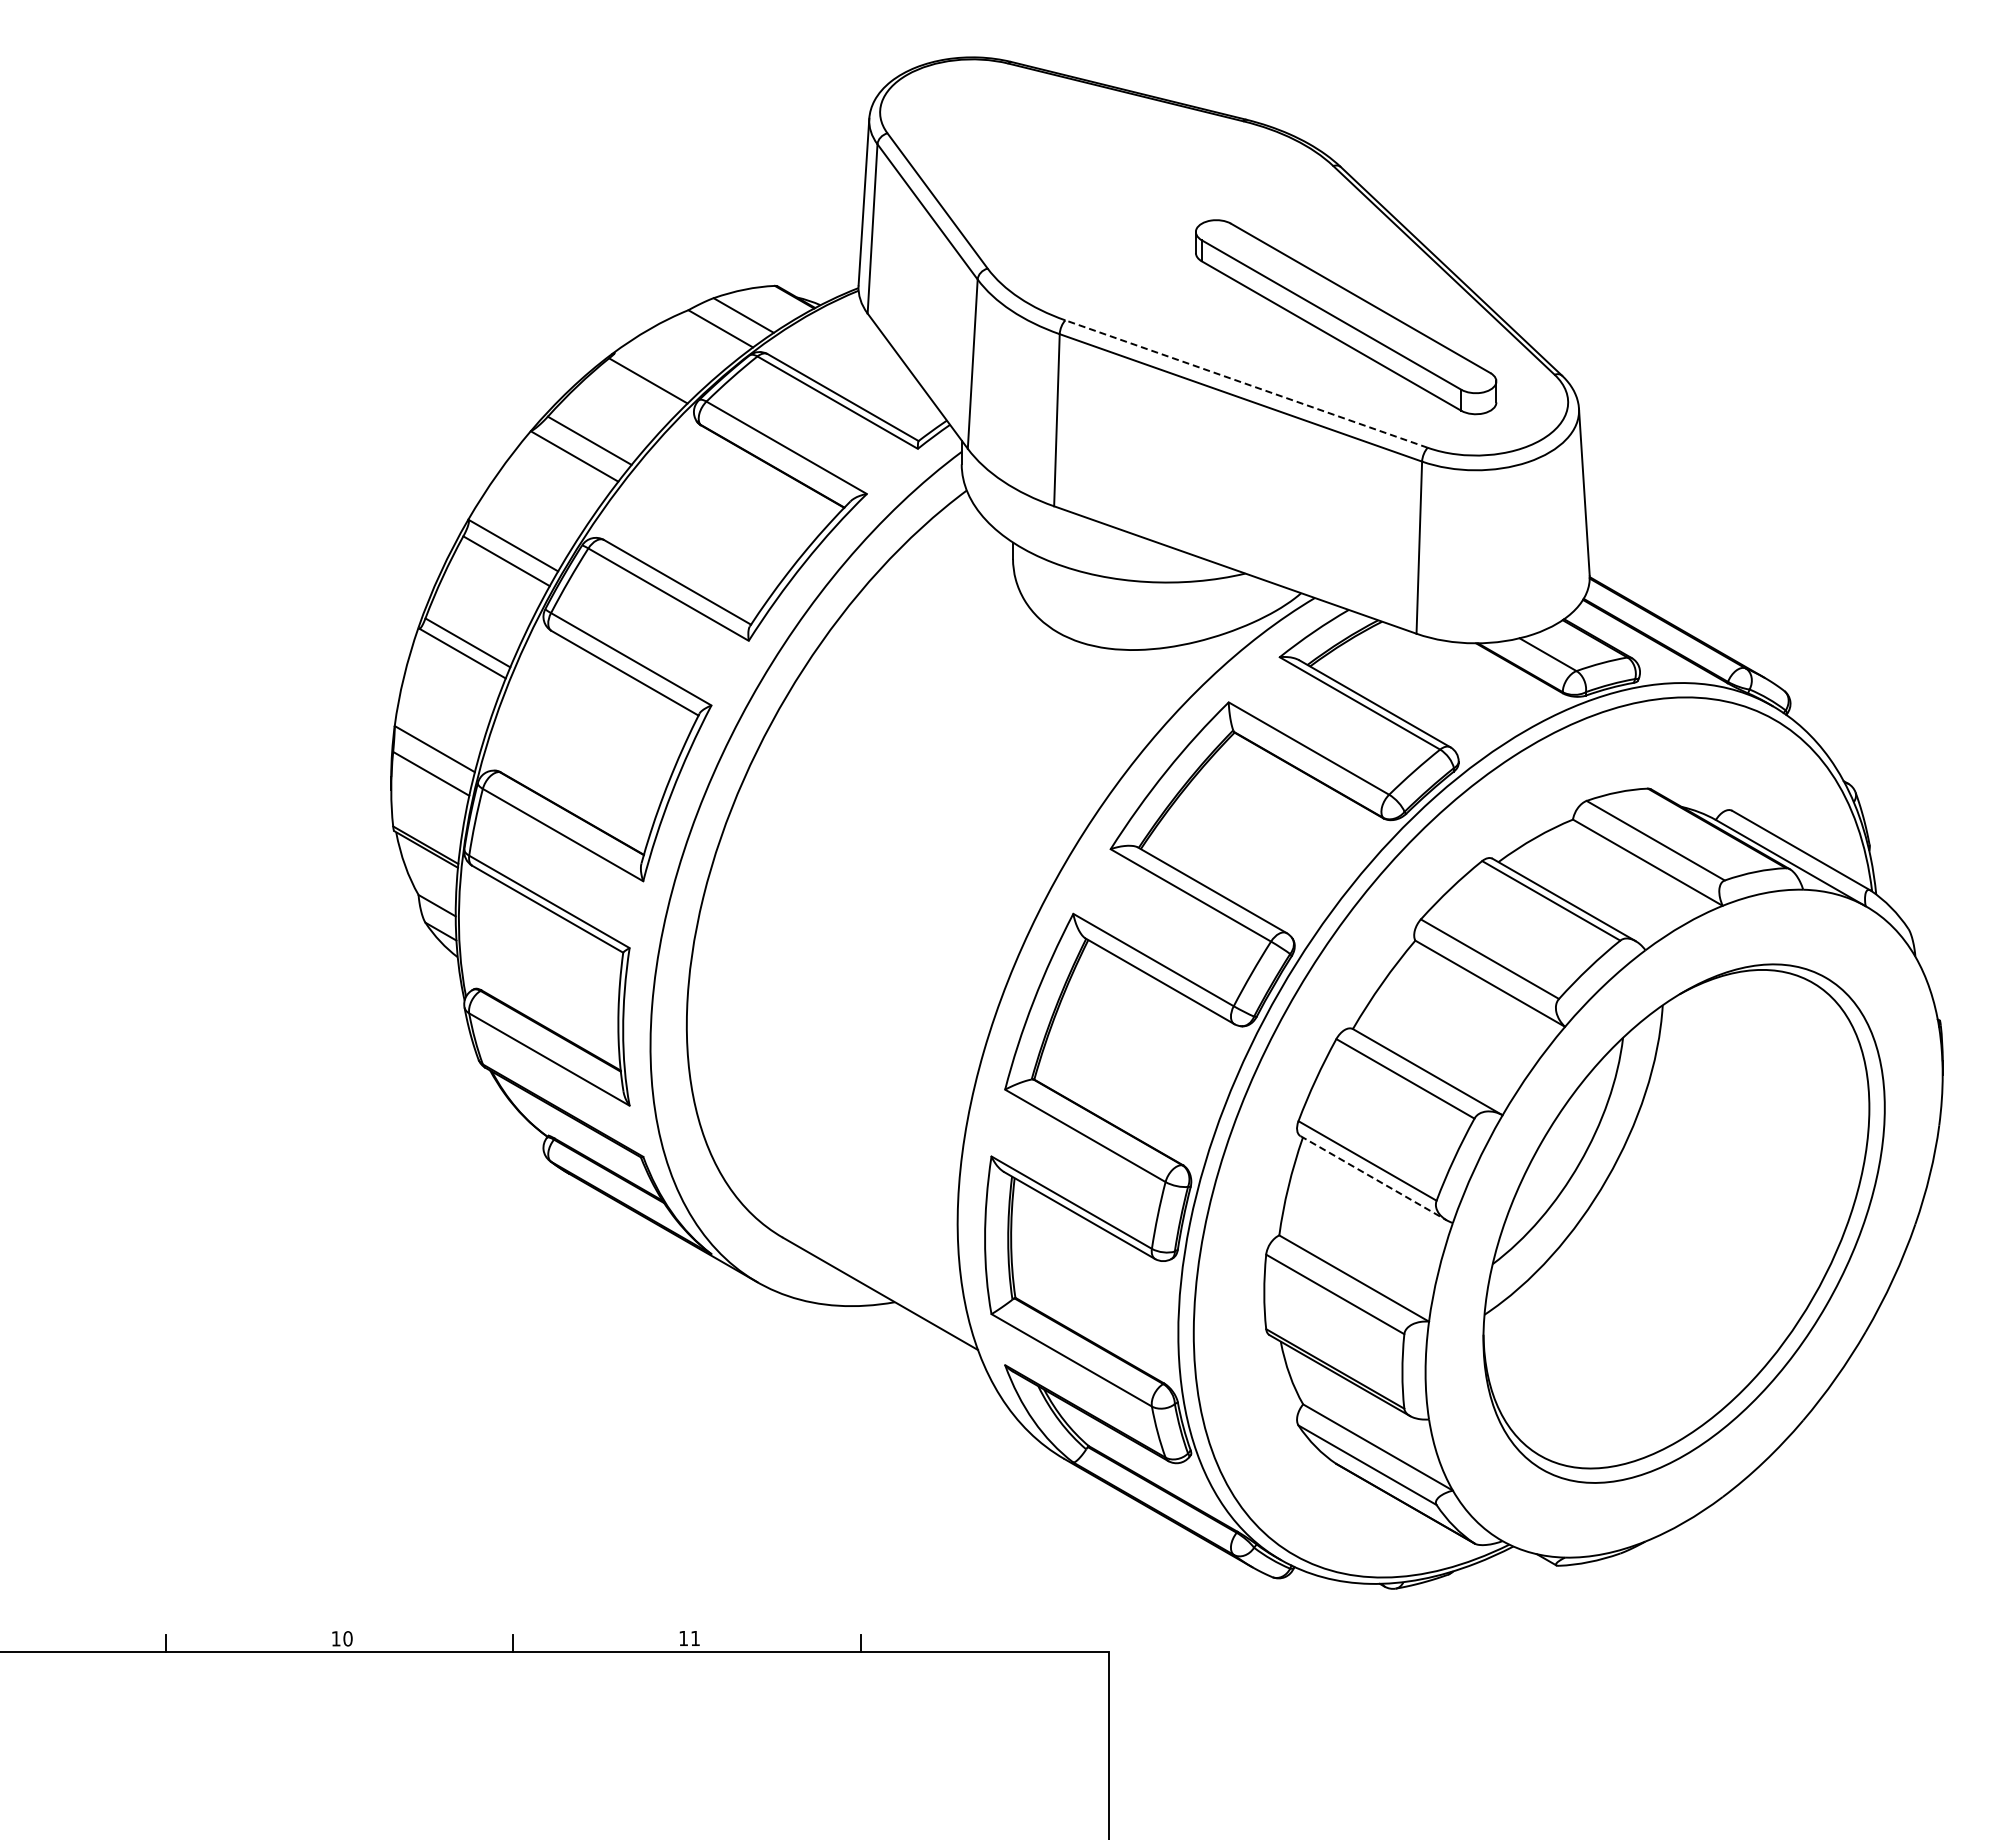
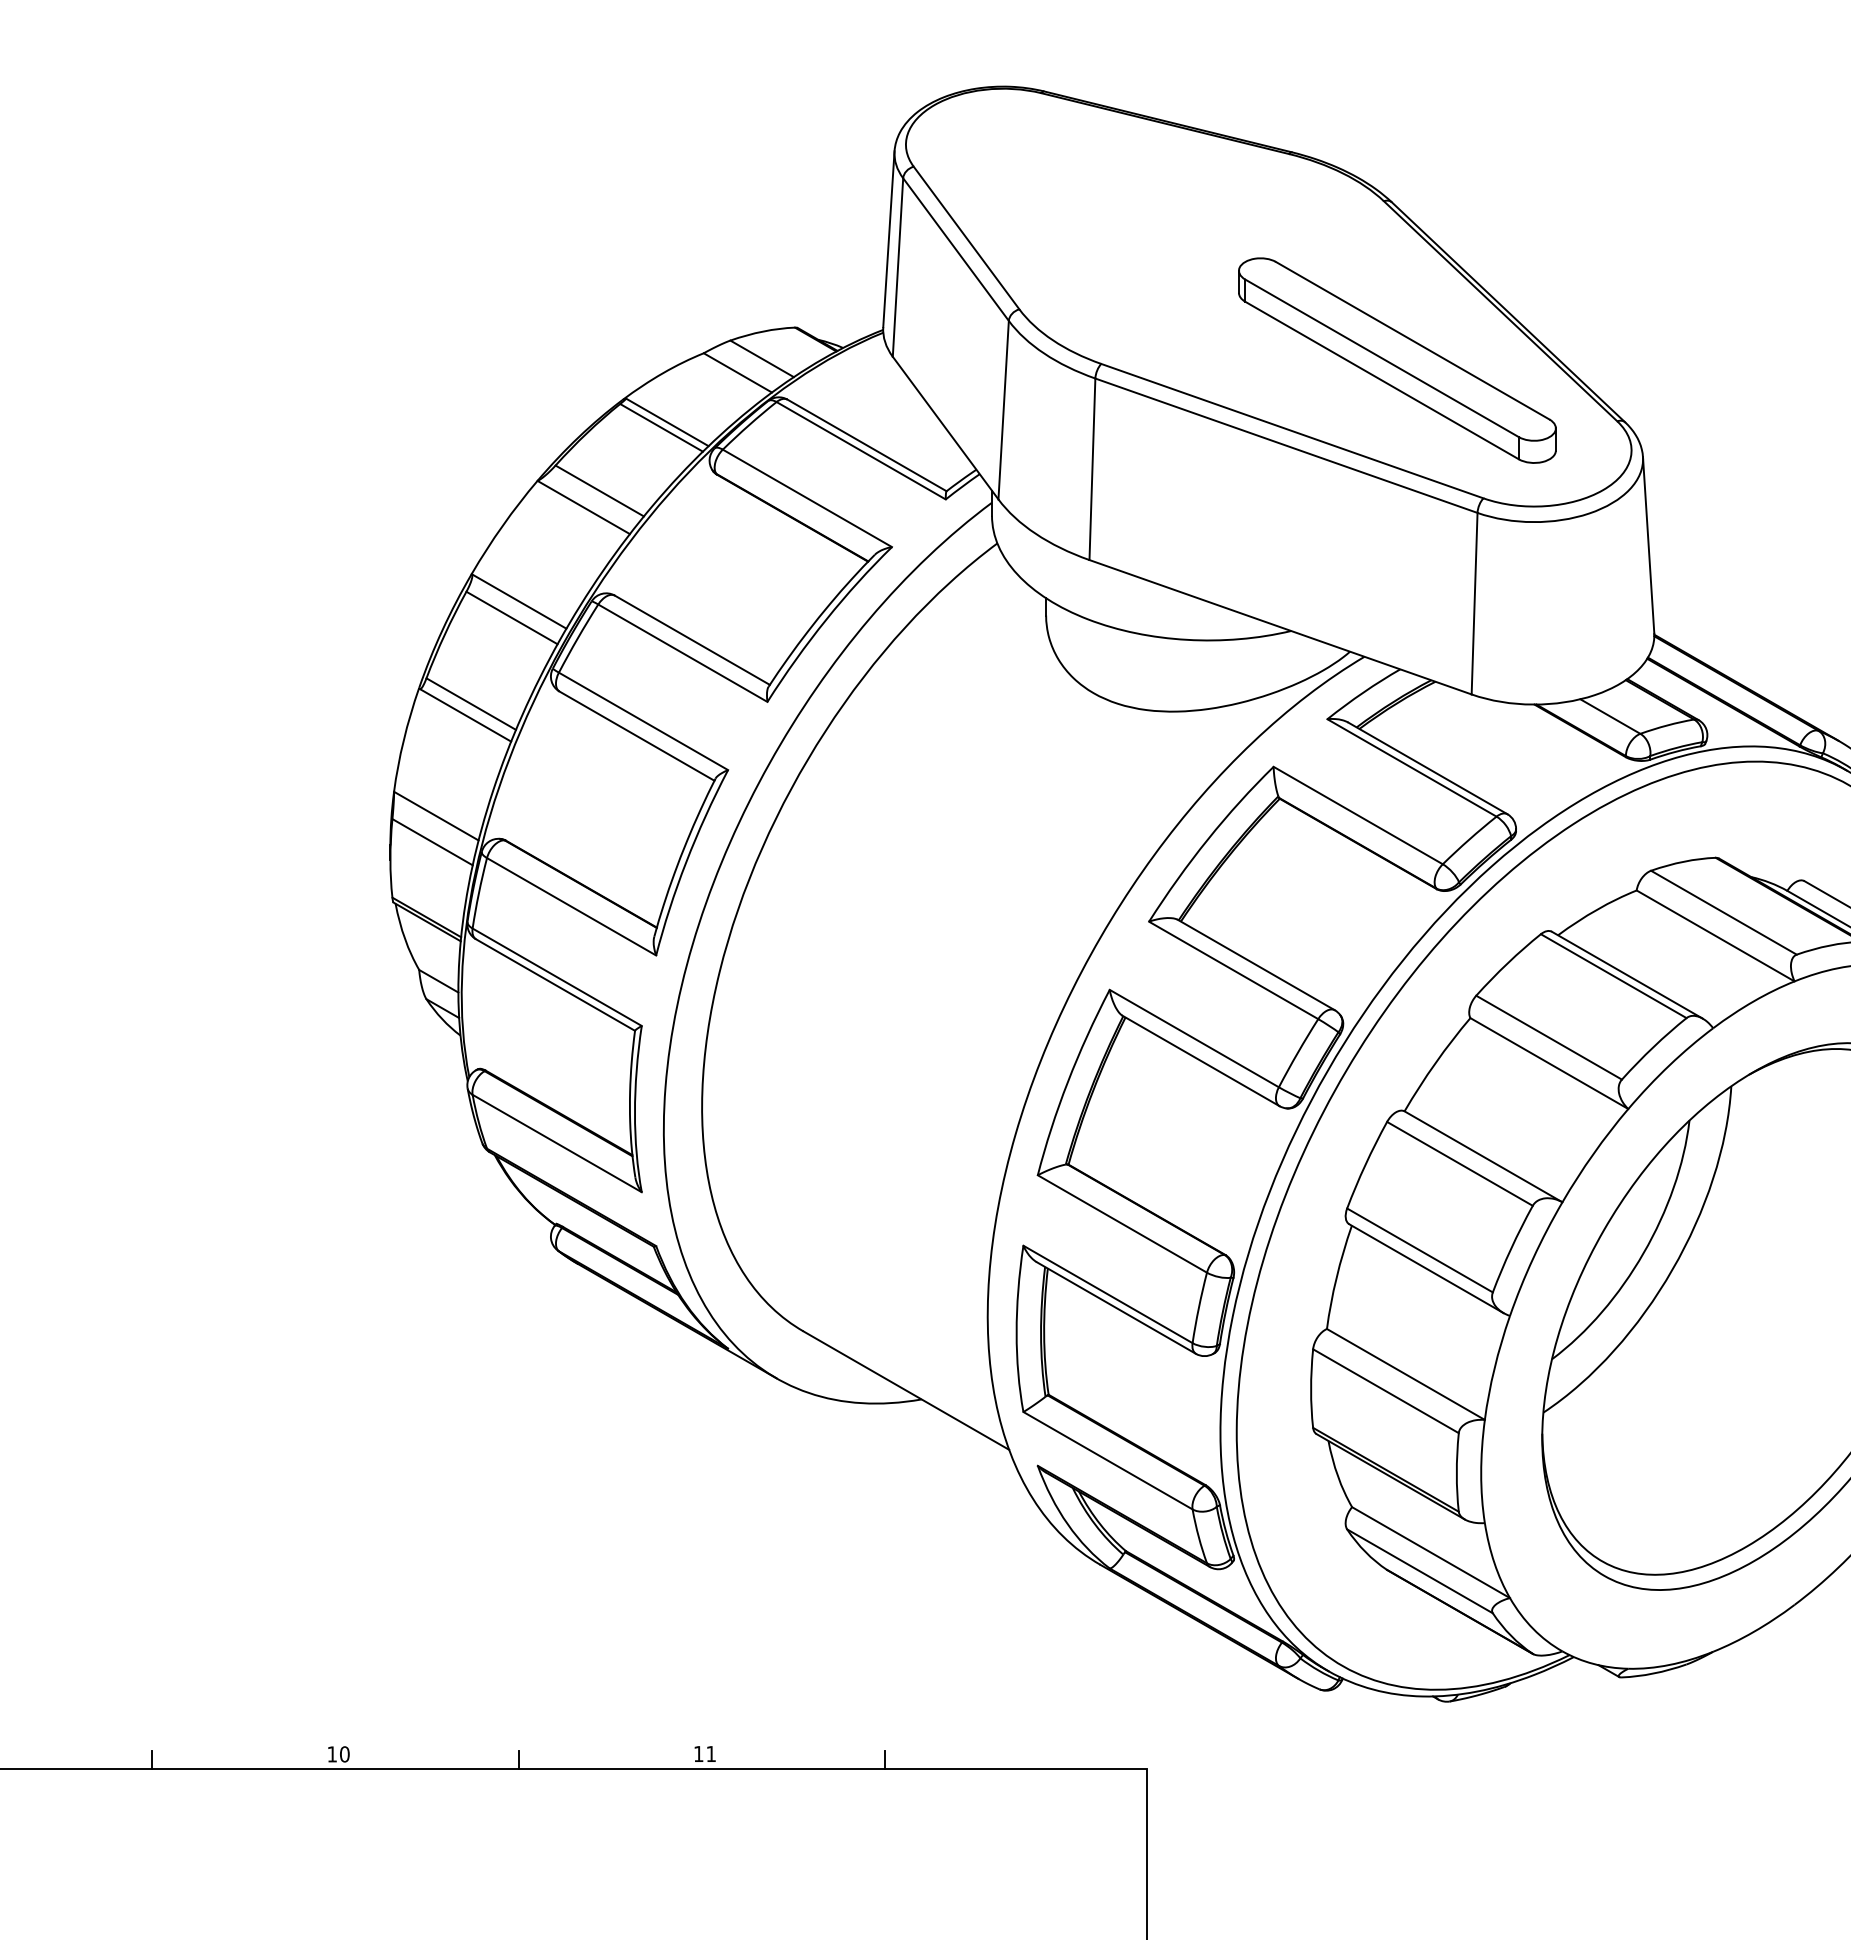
line: (653, 375) -> (666, 422), added
line: (1246, 383) -> (1292, 430), dashed -> solid
line: (1374, 1178) -> (1427, 1268), dashed -> solid

